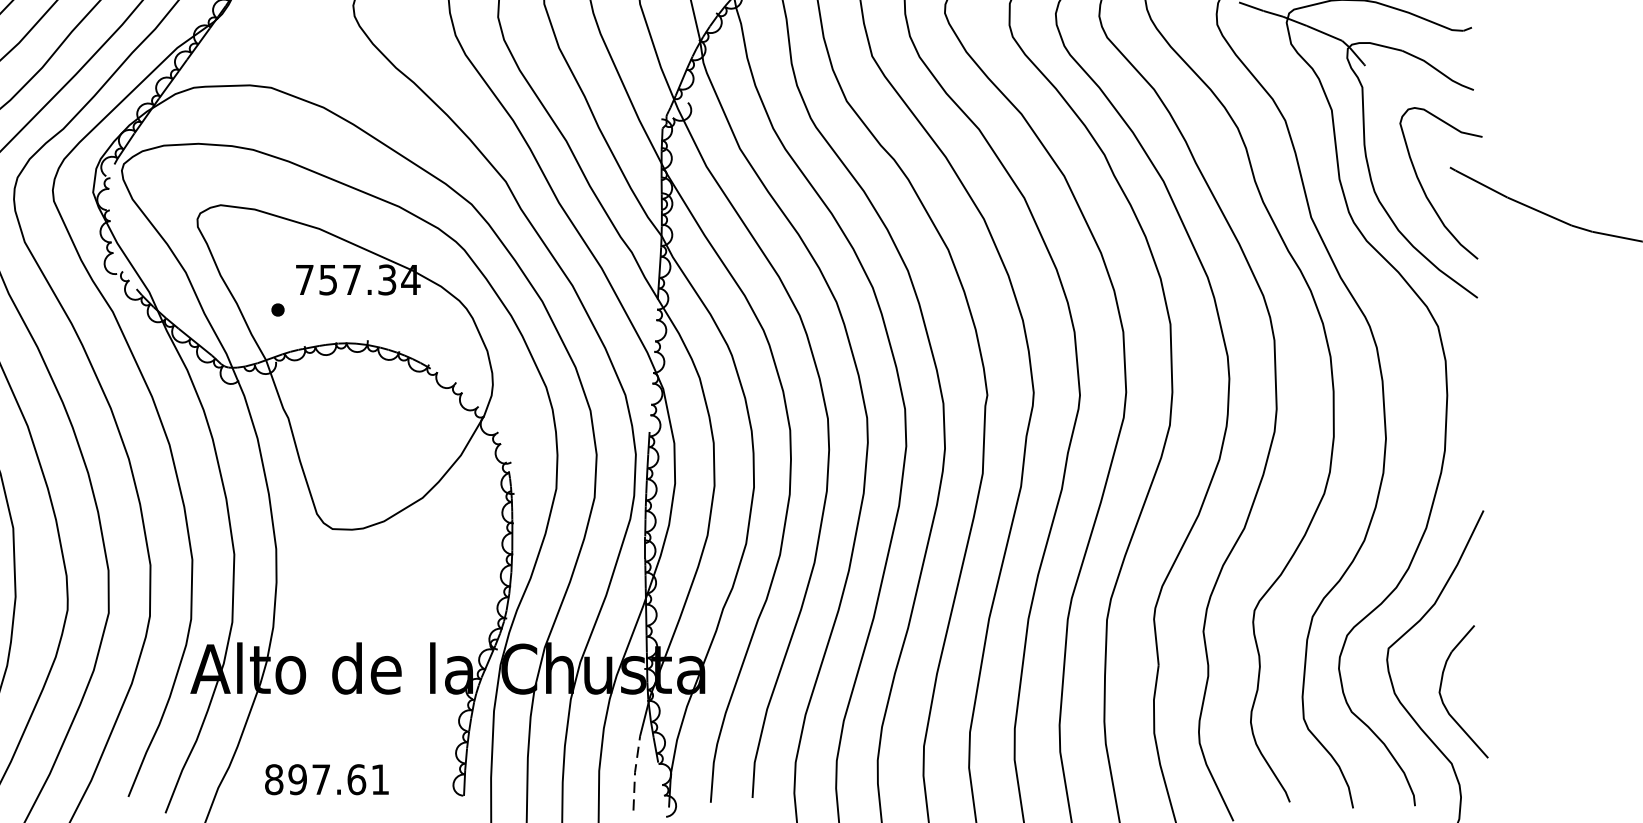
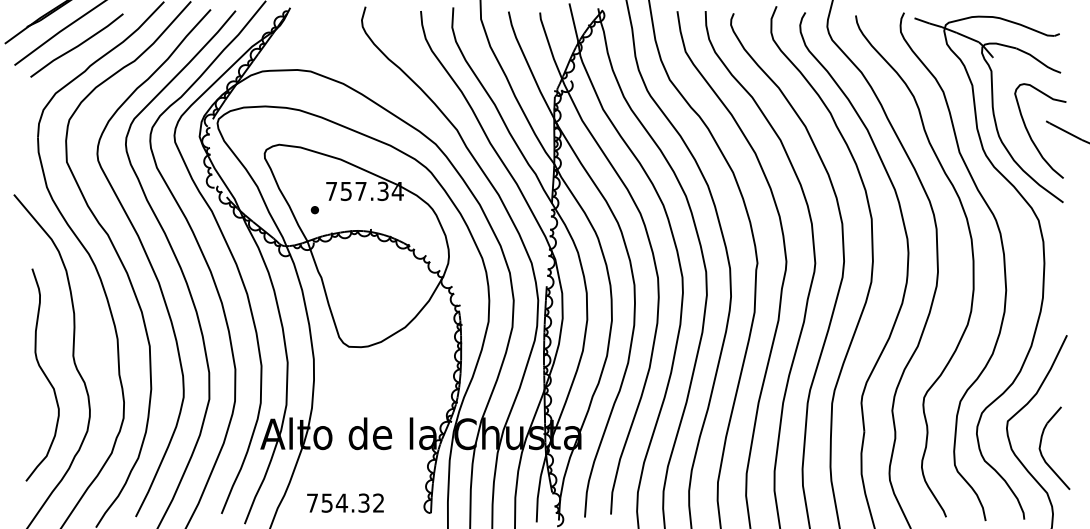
line: (634, 772) -> (537, 498), dashed -> solid
text: (325, 778) -> (344, 502), 897.61 -> 754.32

